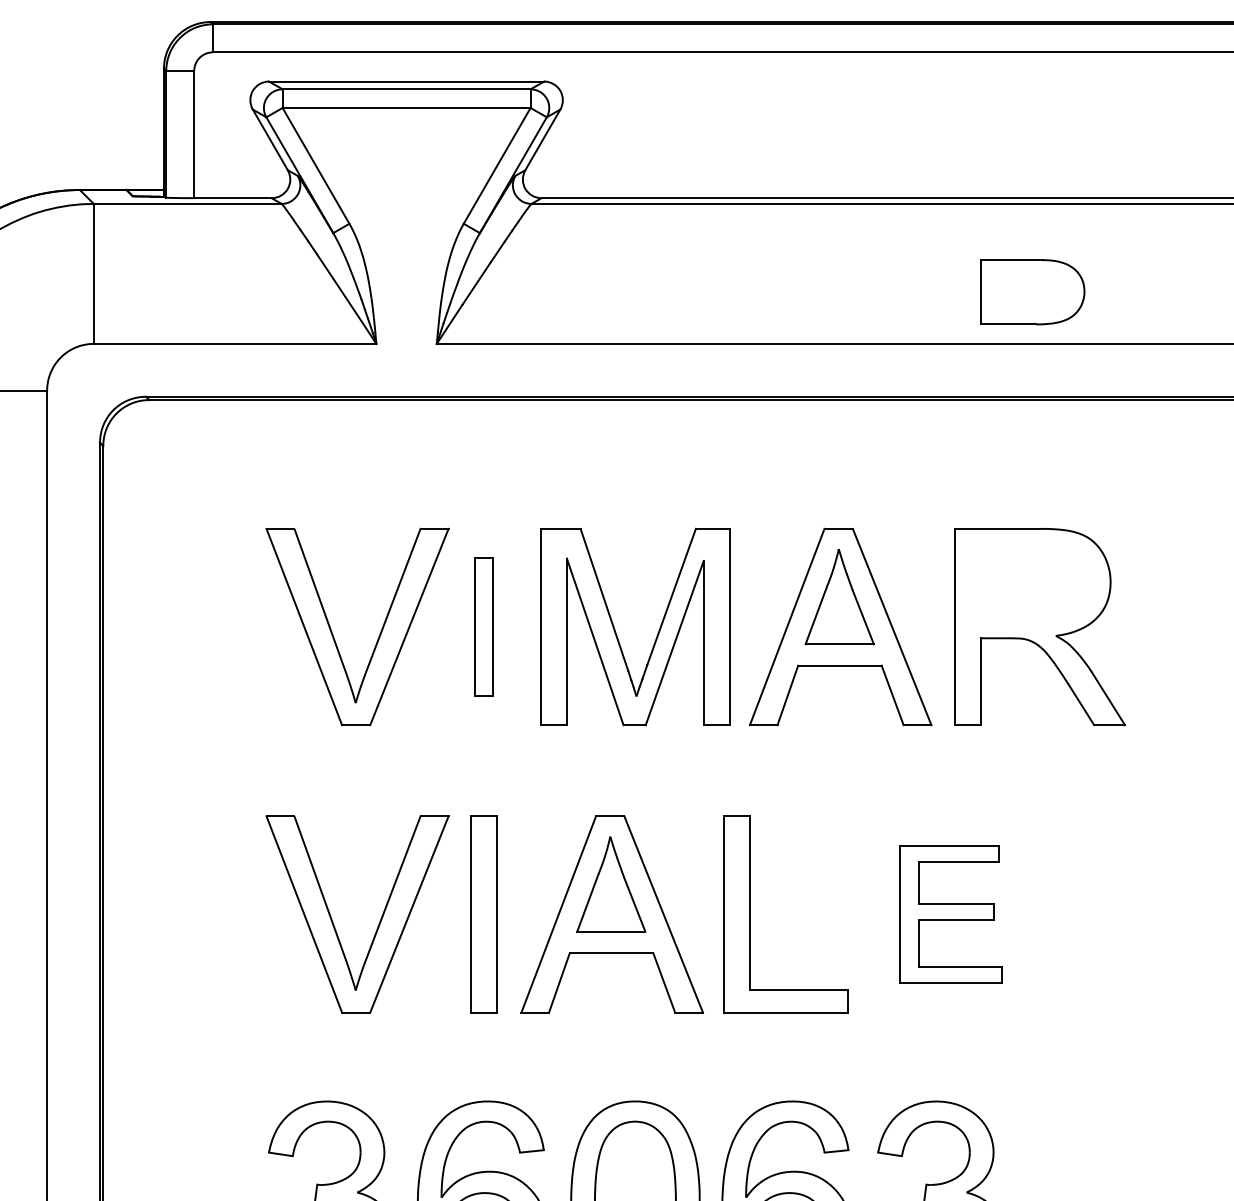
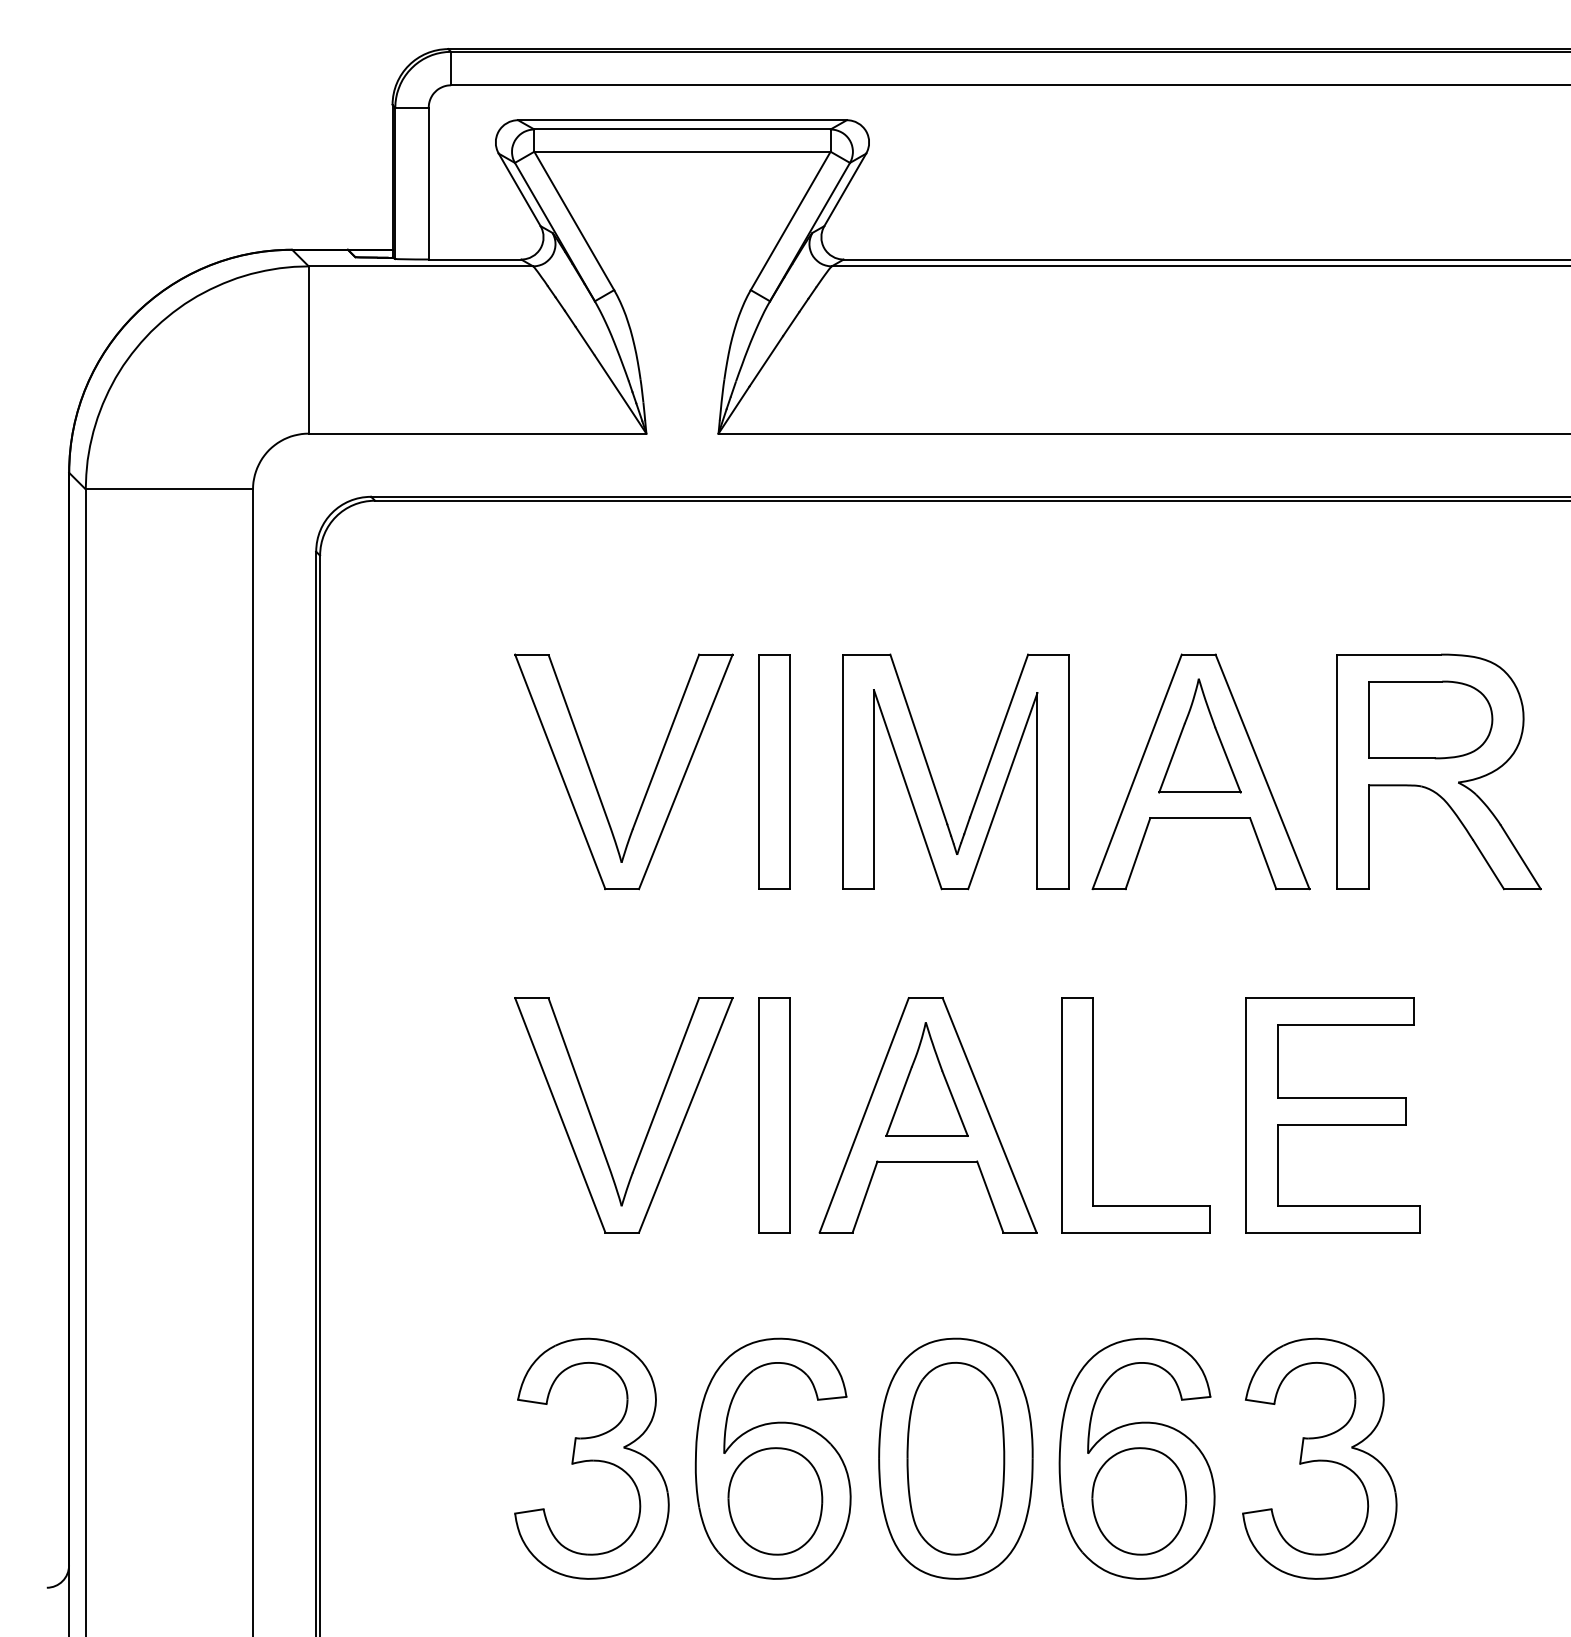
part: (1032, 291) -> (1430, 719), moved
part: (483, 626) -> (774, 771), size x1.43
part: (950, 914) -> (1332, 1115), size x1.43

